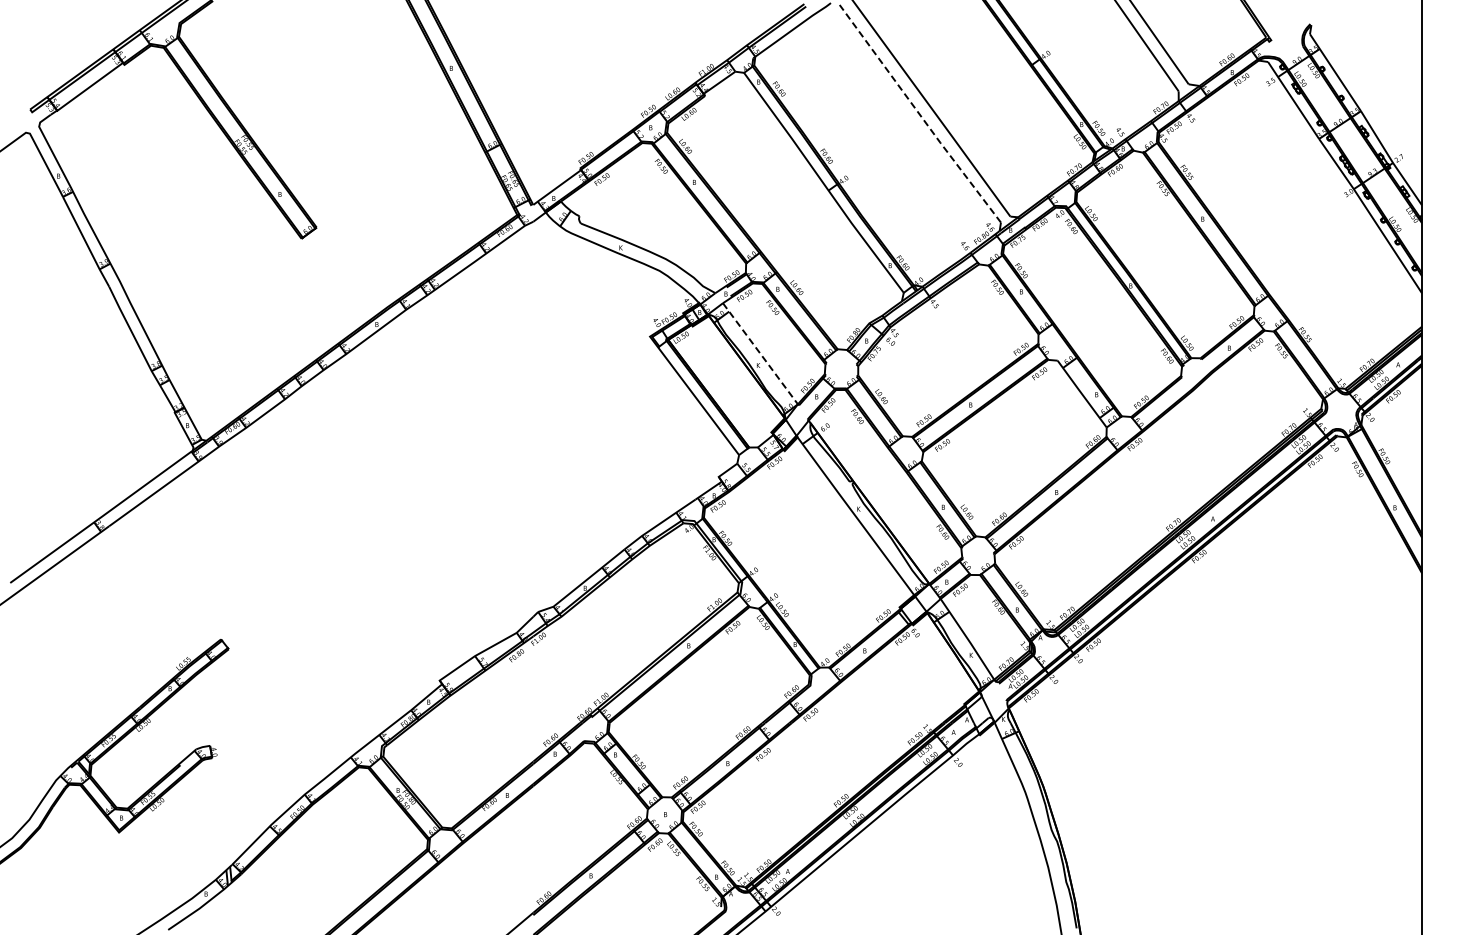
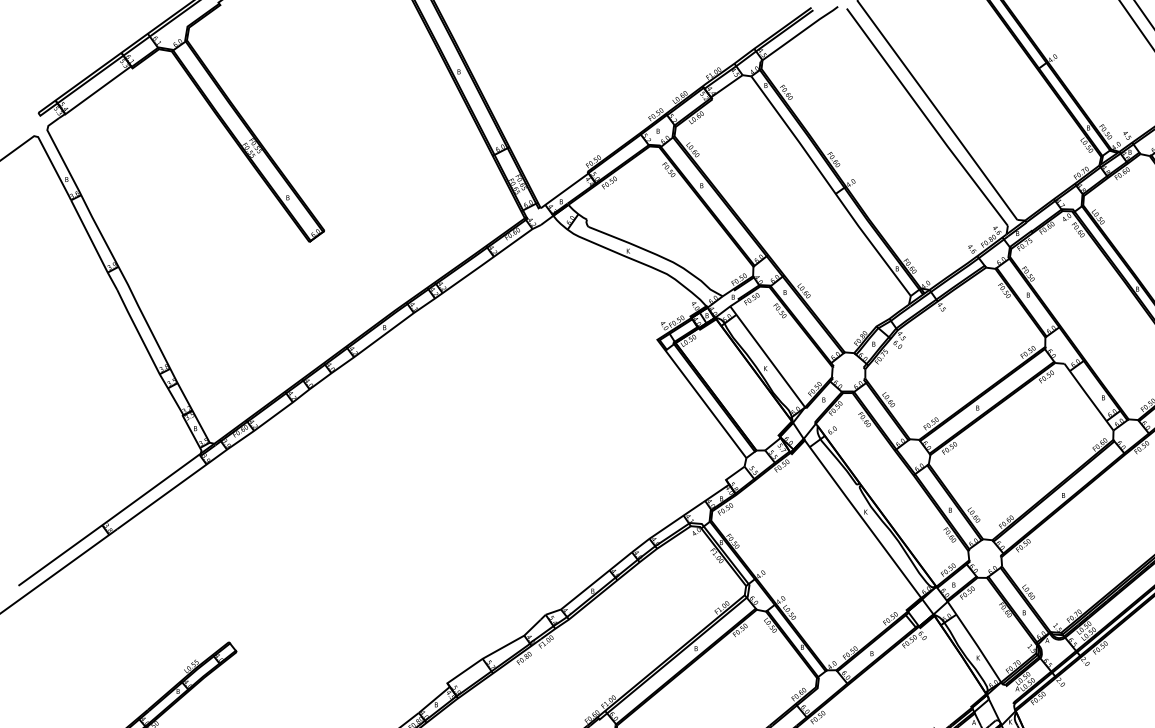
line: (919, 114) -> (926, 117), dashed -> solid
line: (760, 353) -> (767, 356), dashed -> solid

